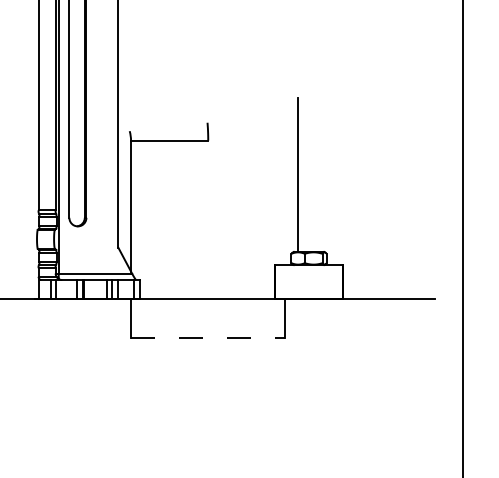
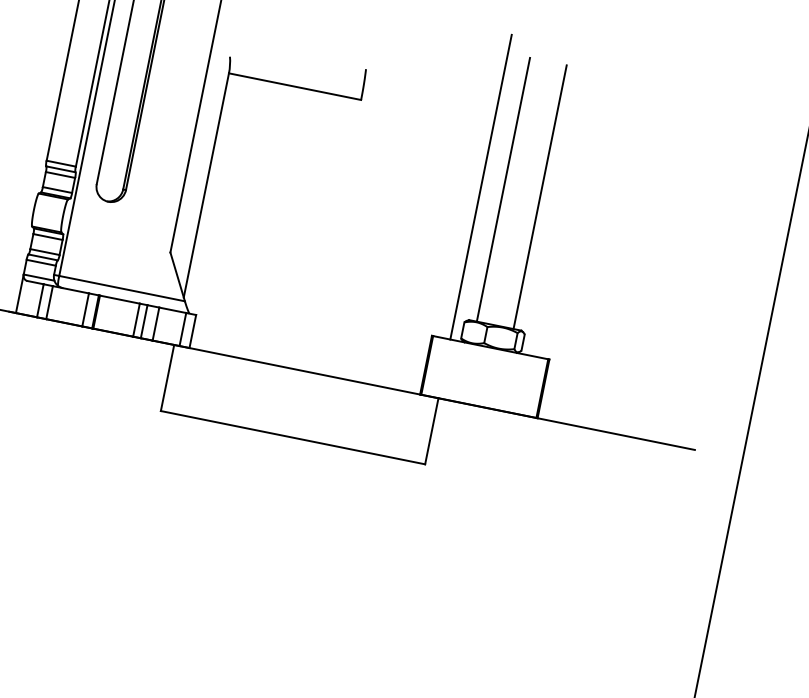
line: (319, 174) -> (539, 196), added
line: (285, 176) -> (480, 188), added
line: (208, 337) -> (293, 437), dashed -> solid

